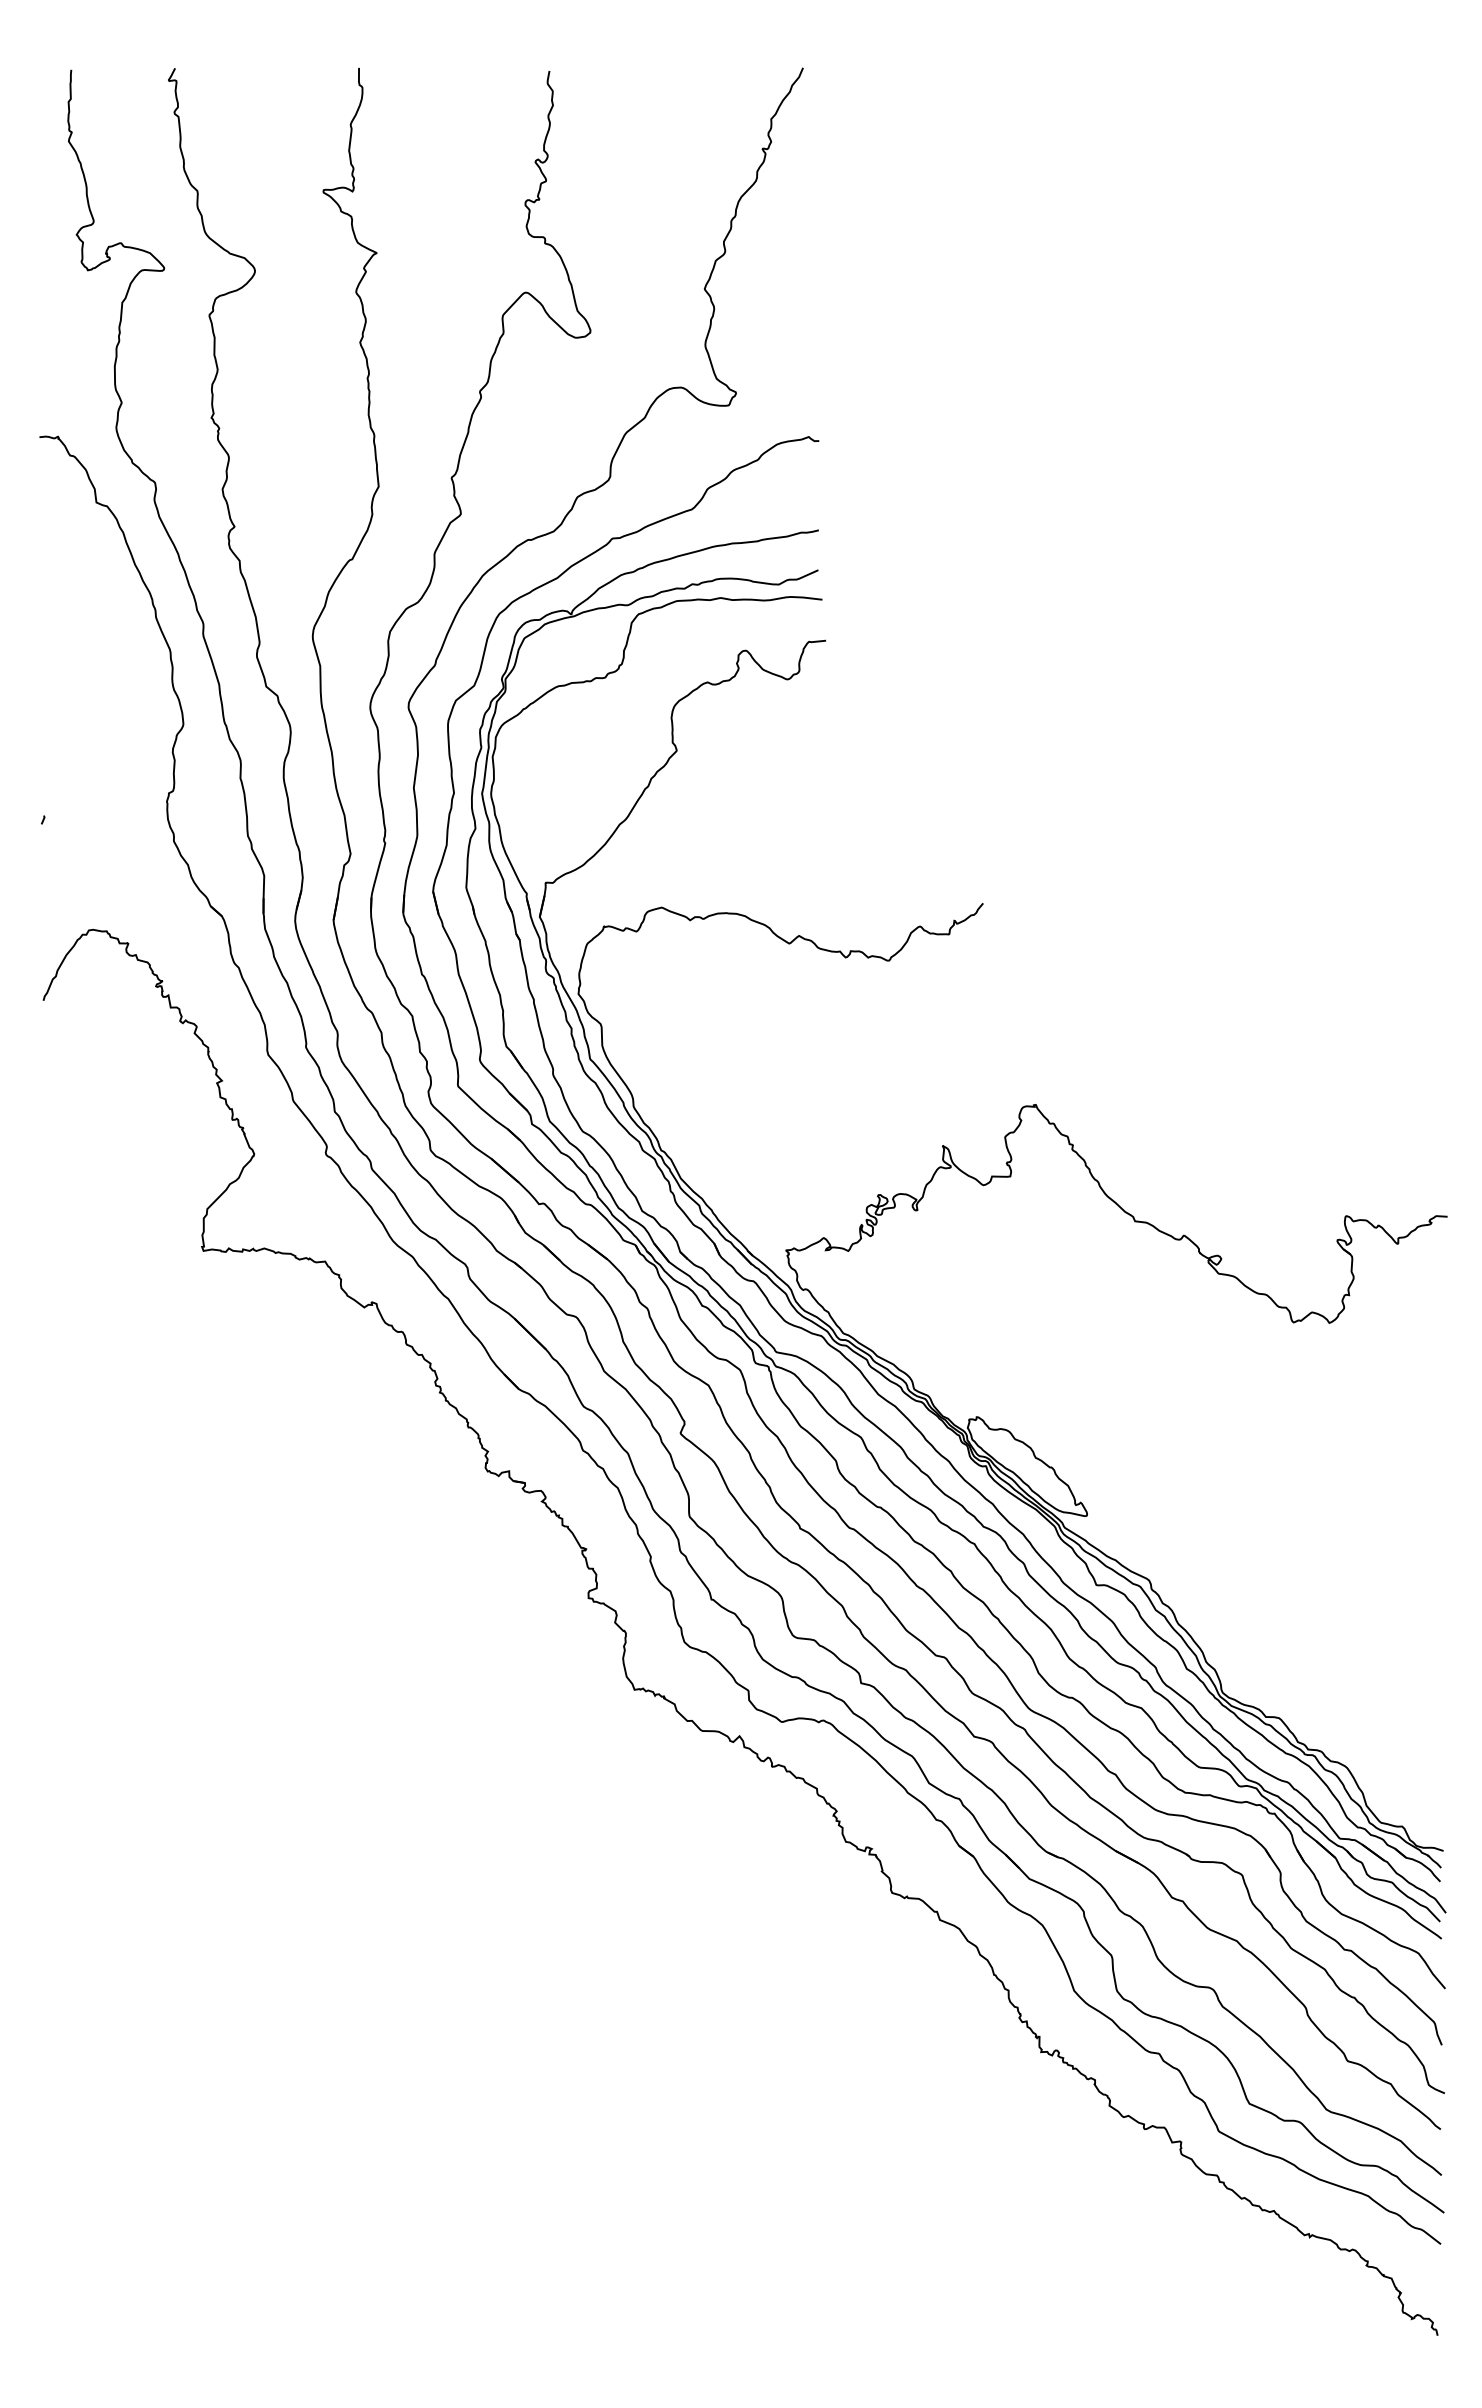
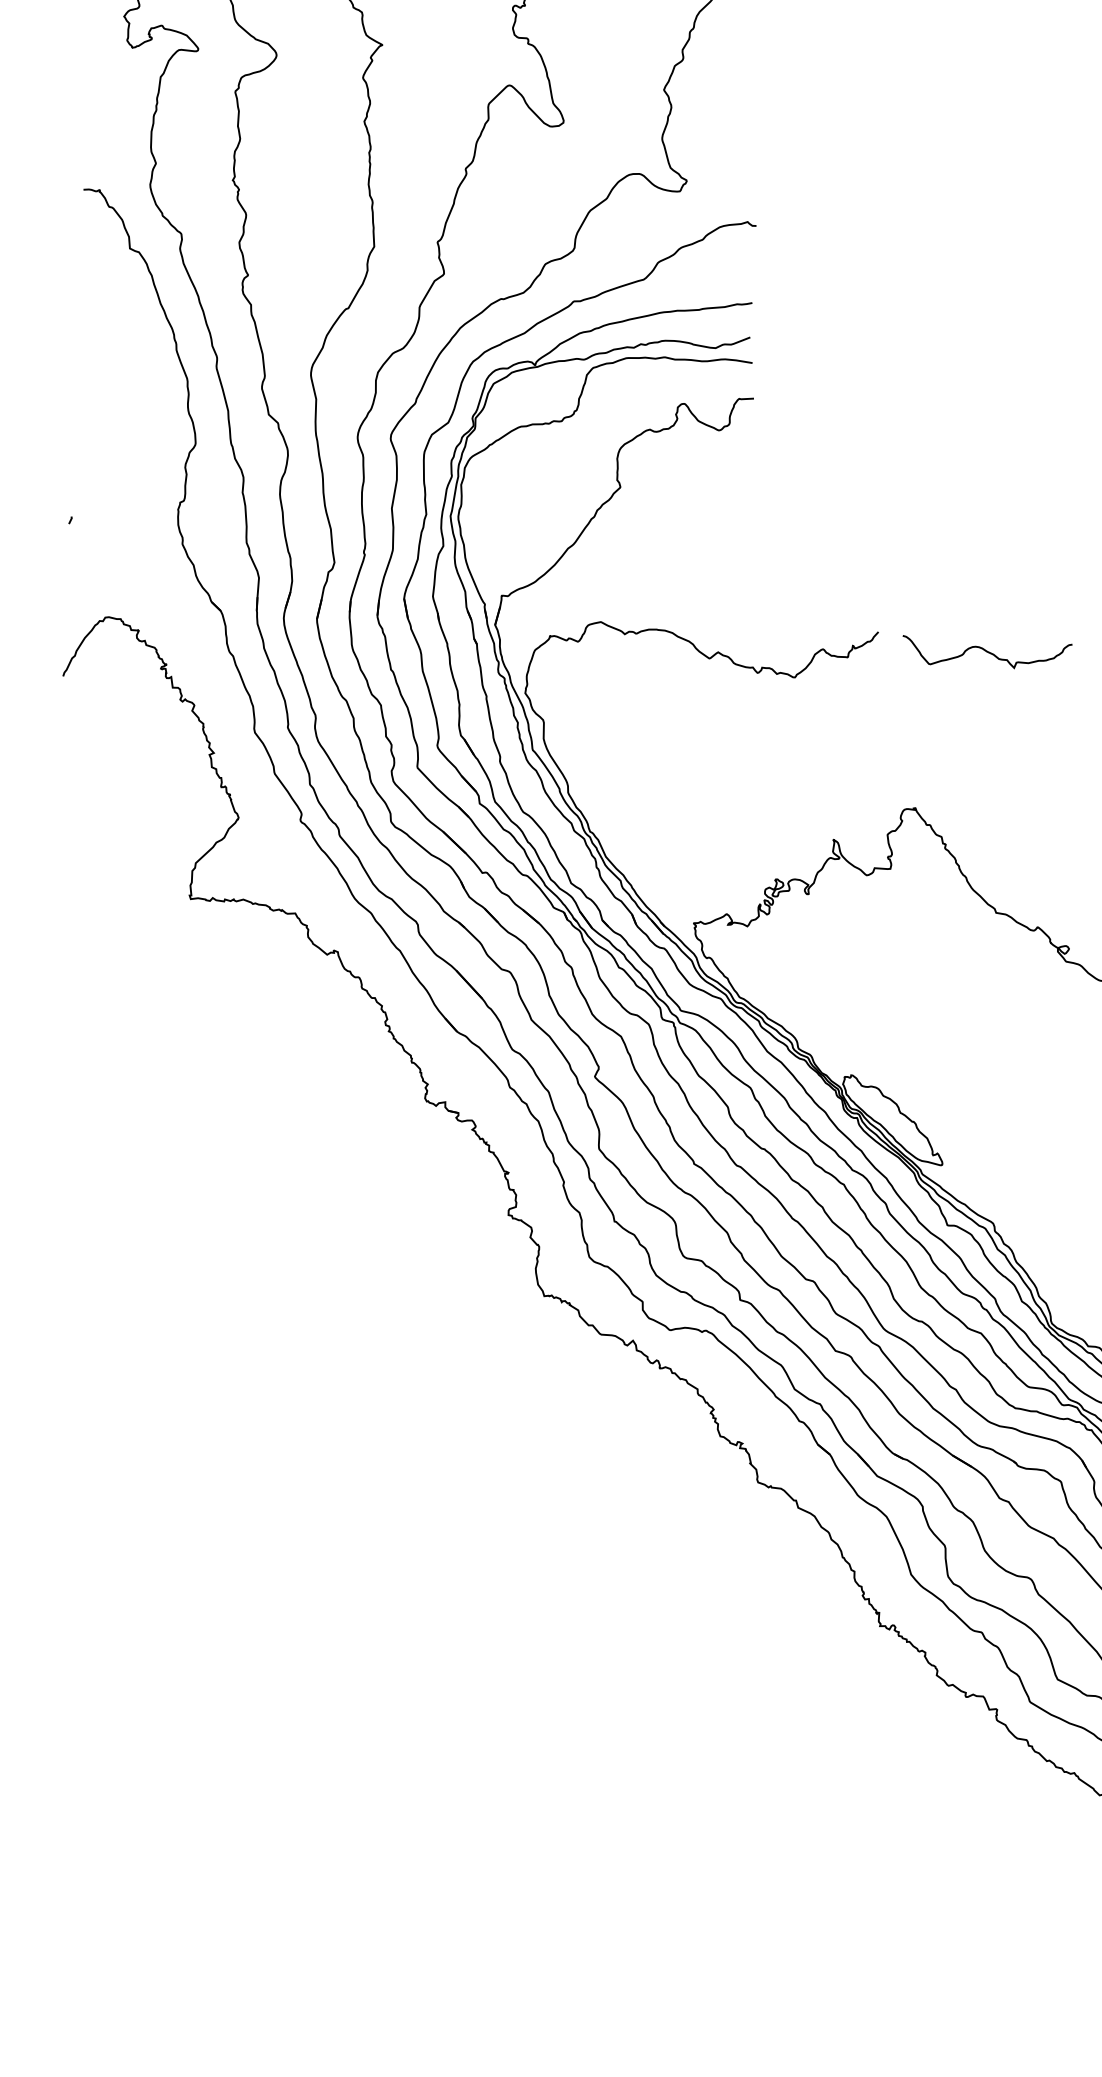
curve: (1109, 920) -> (986, 652), added

